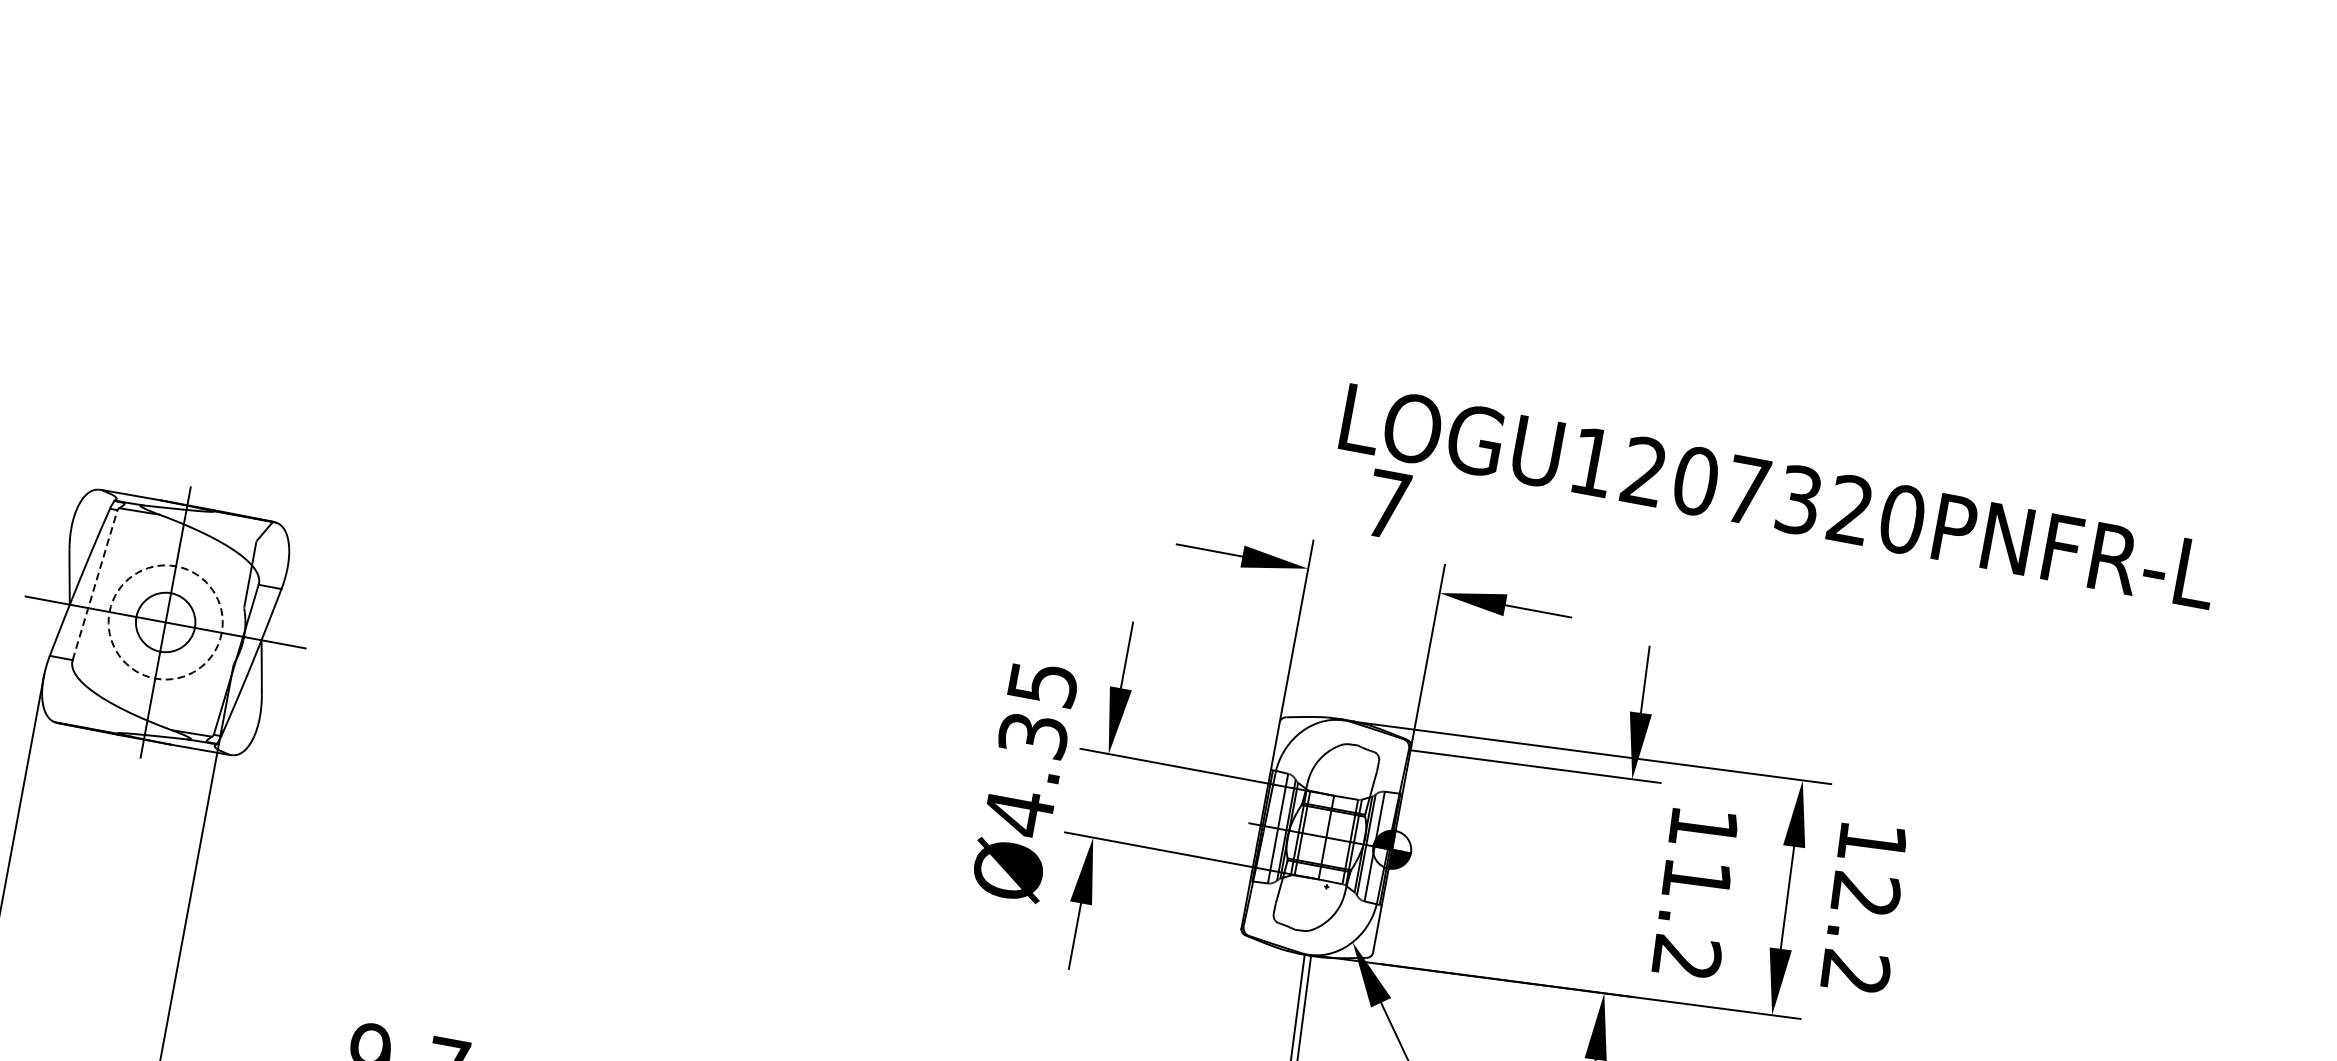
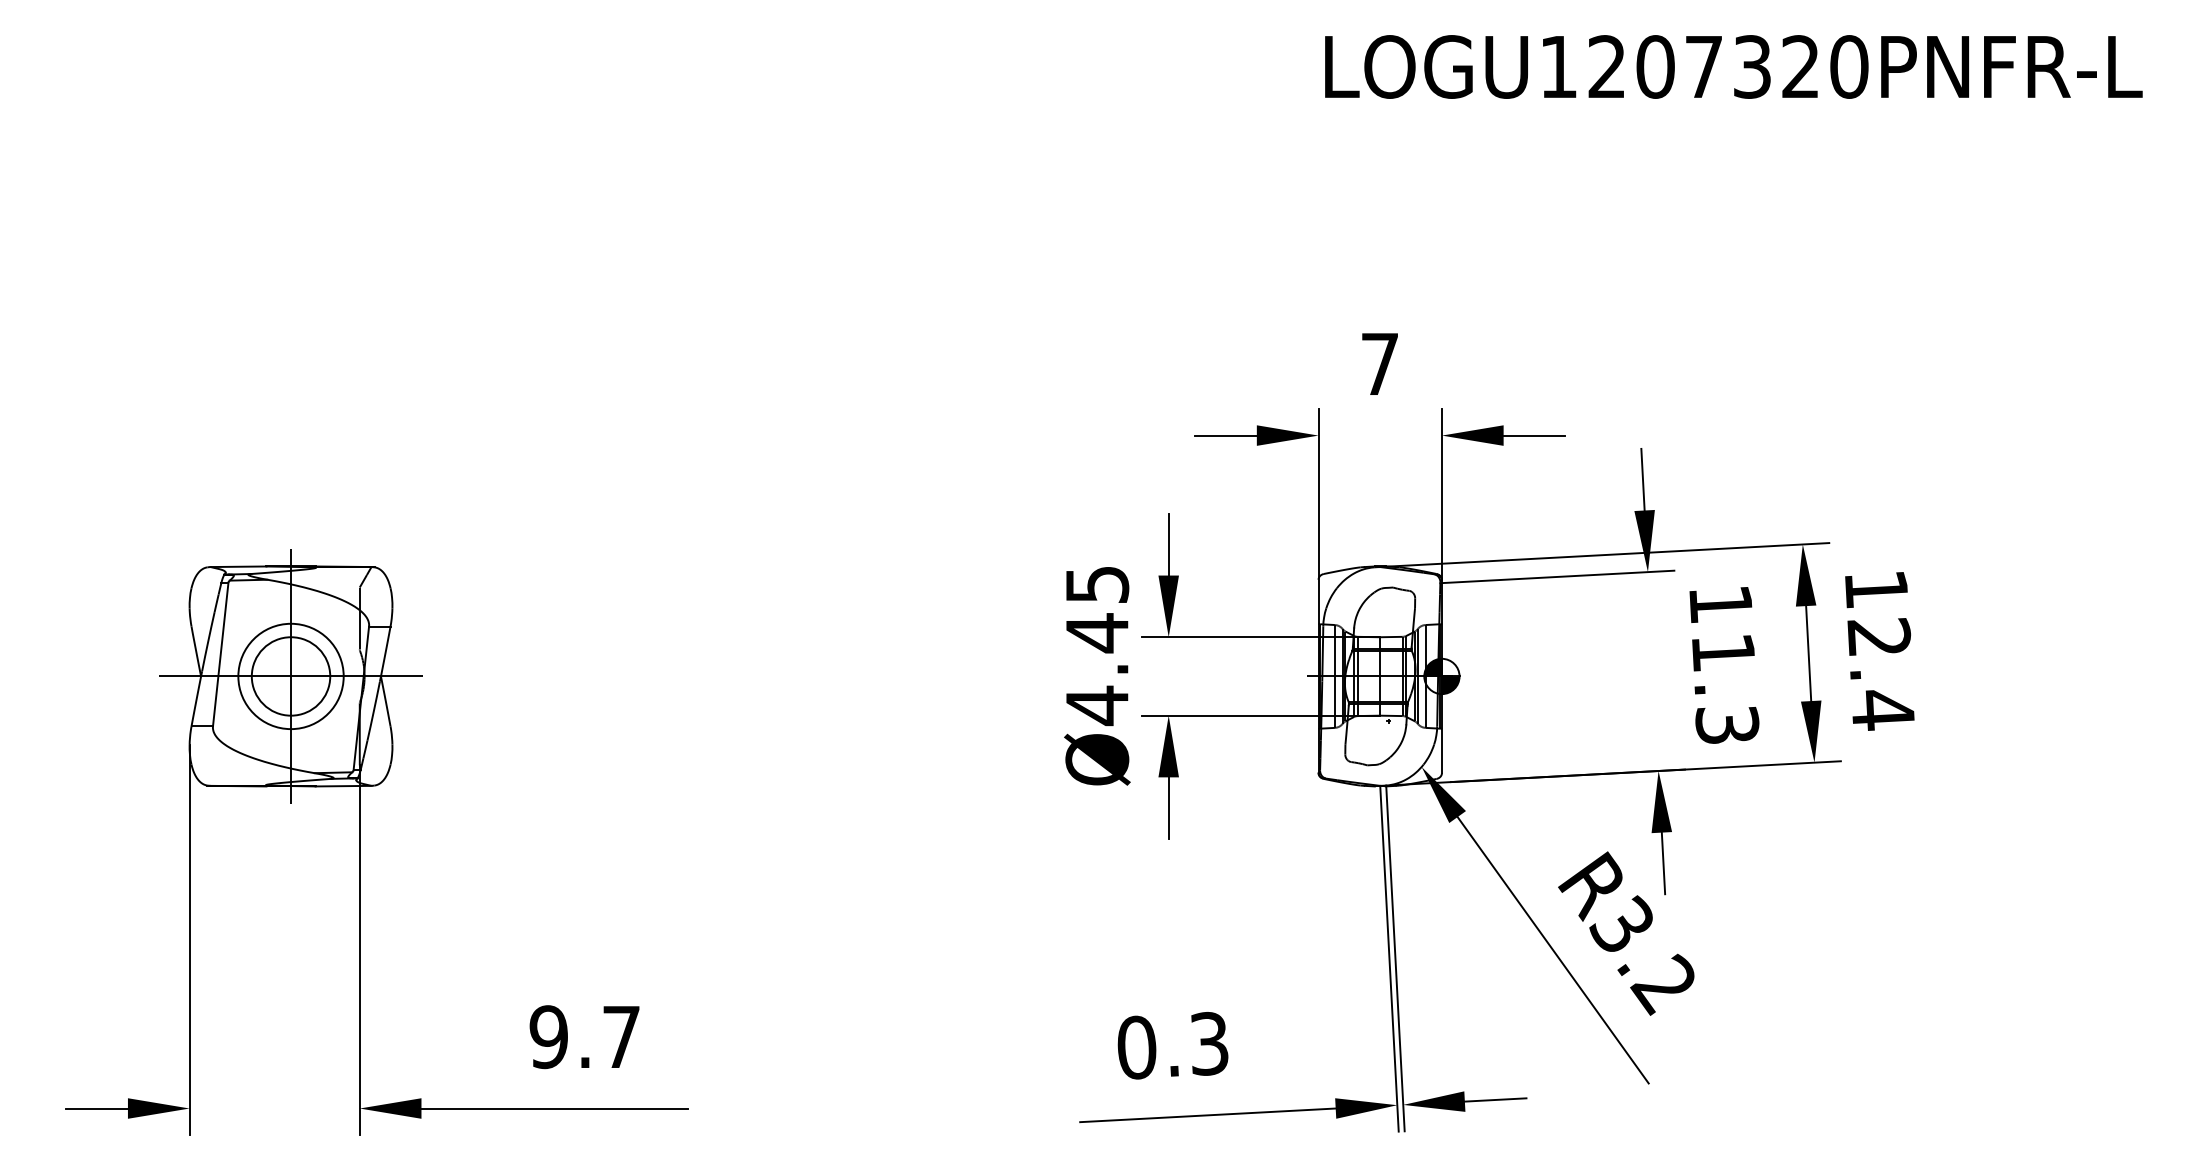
text: (1779, 496) -> (1733, 66), moved
line: (95, 584) -> (220, 653), dashed -> solid
circle: (165, 622) -> (290, 676), dashed -> solid
circle: (165, 622) -> (290, 676), size x1.43
text: (1033, 735) -> (1097, 633), Ø4.35 -> Ø4.45
text: (1686, 957) -> (1727, 724), 11.2 -> 11.3
text: (1854, 973) -> (1882, 710), 12.2 -> 12.4

